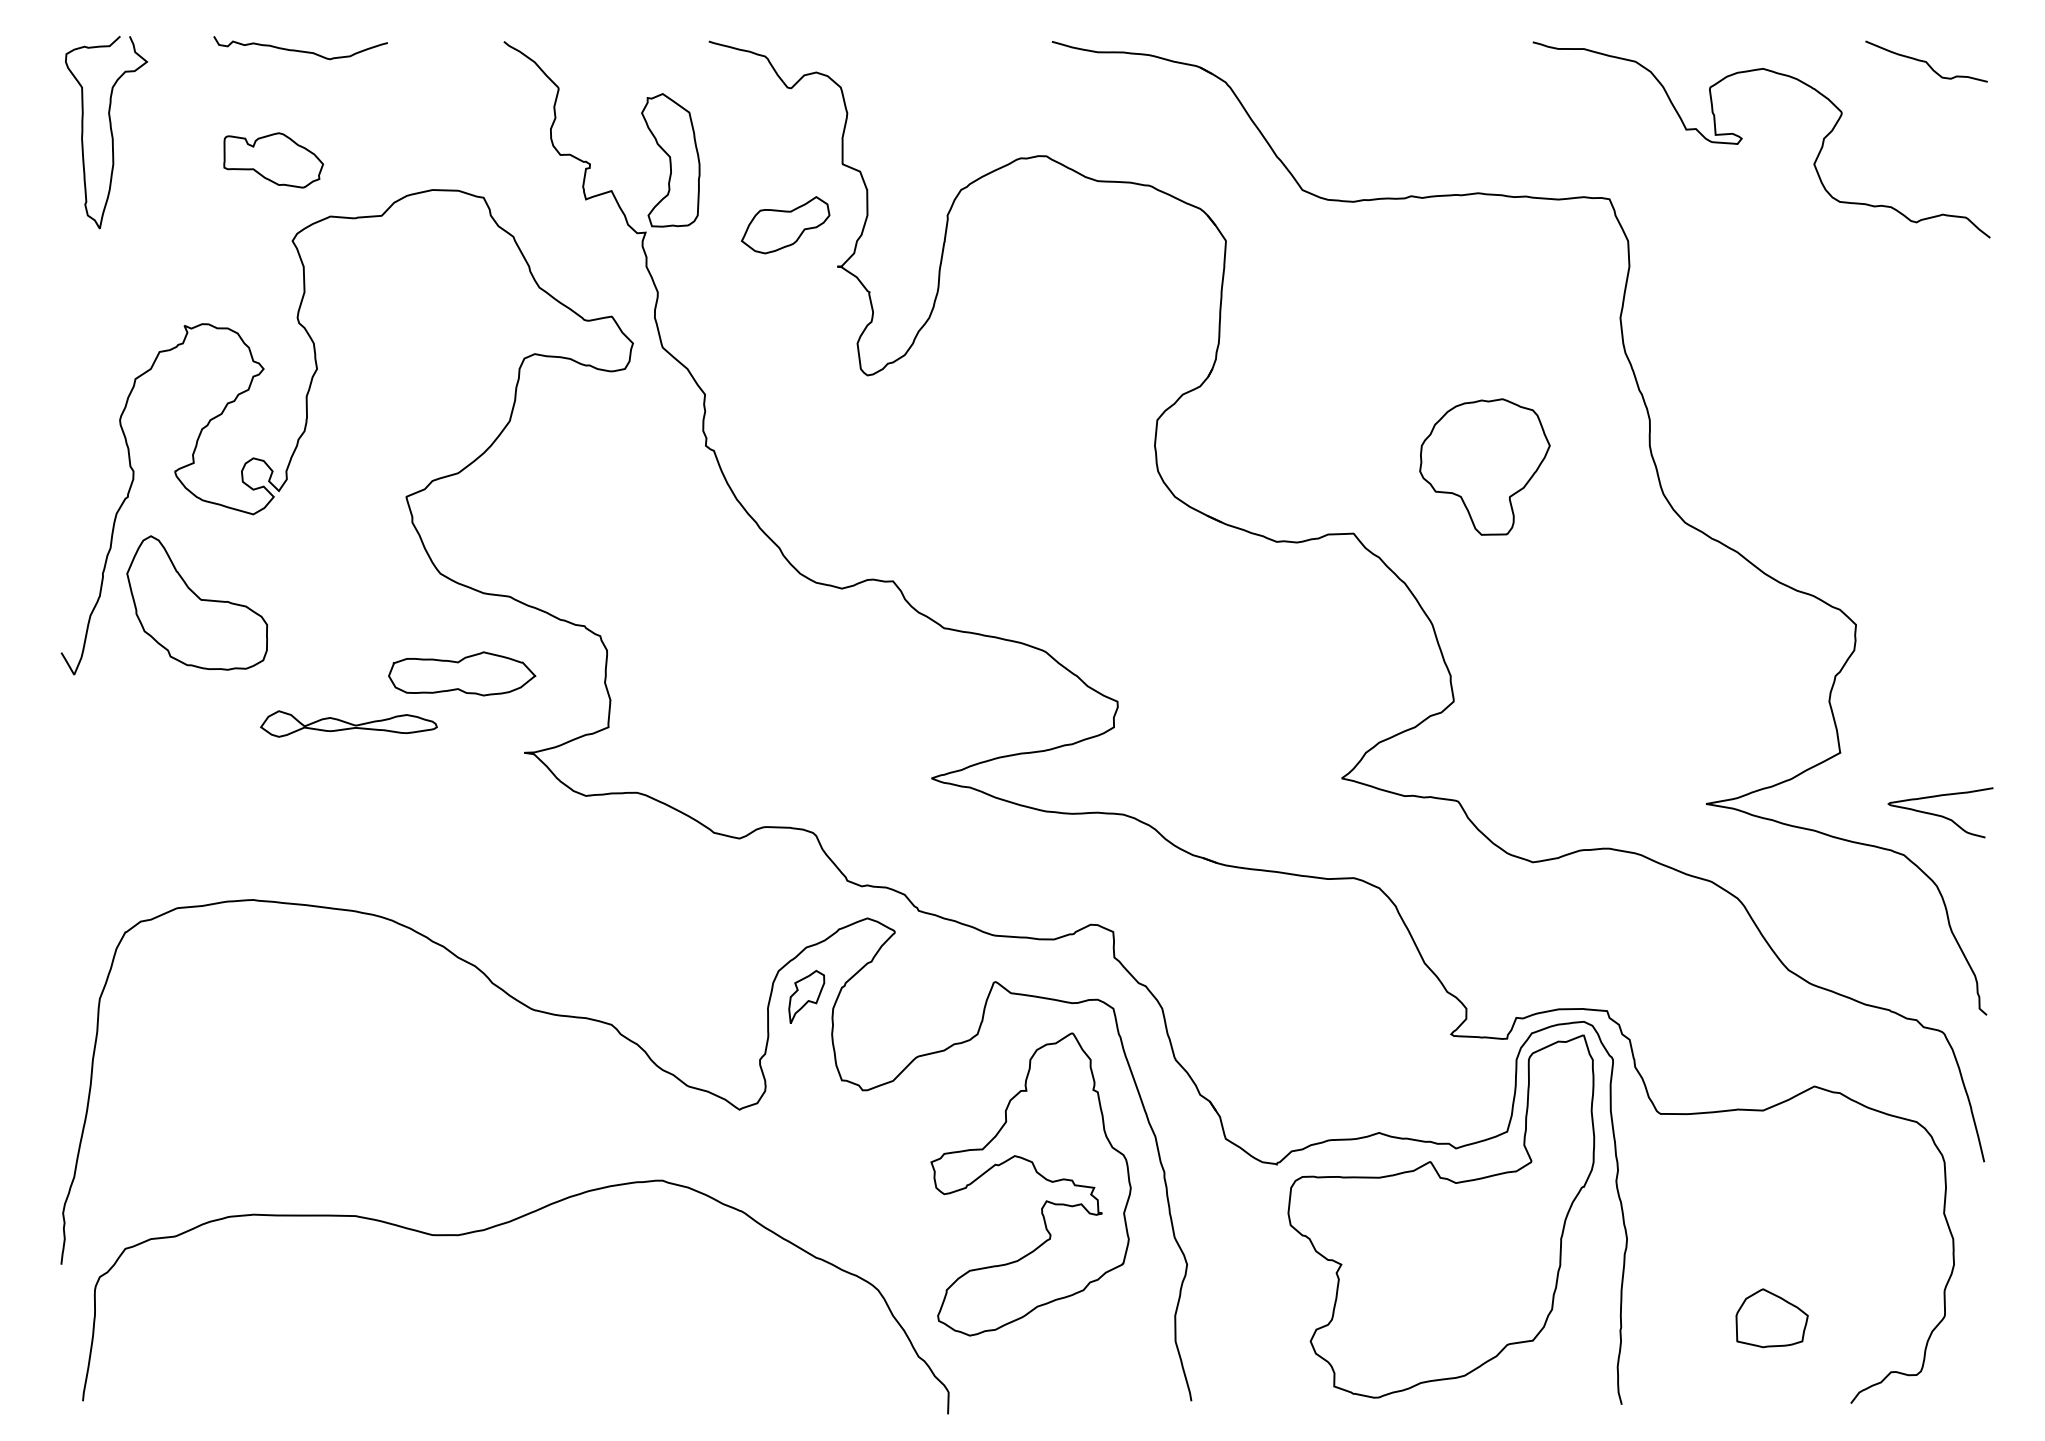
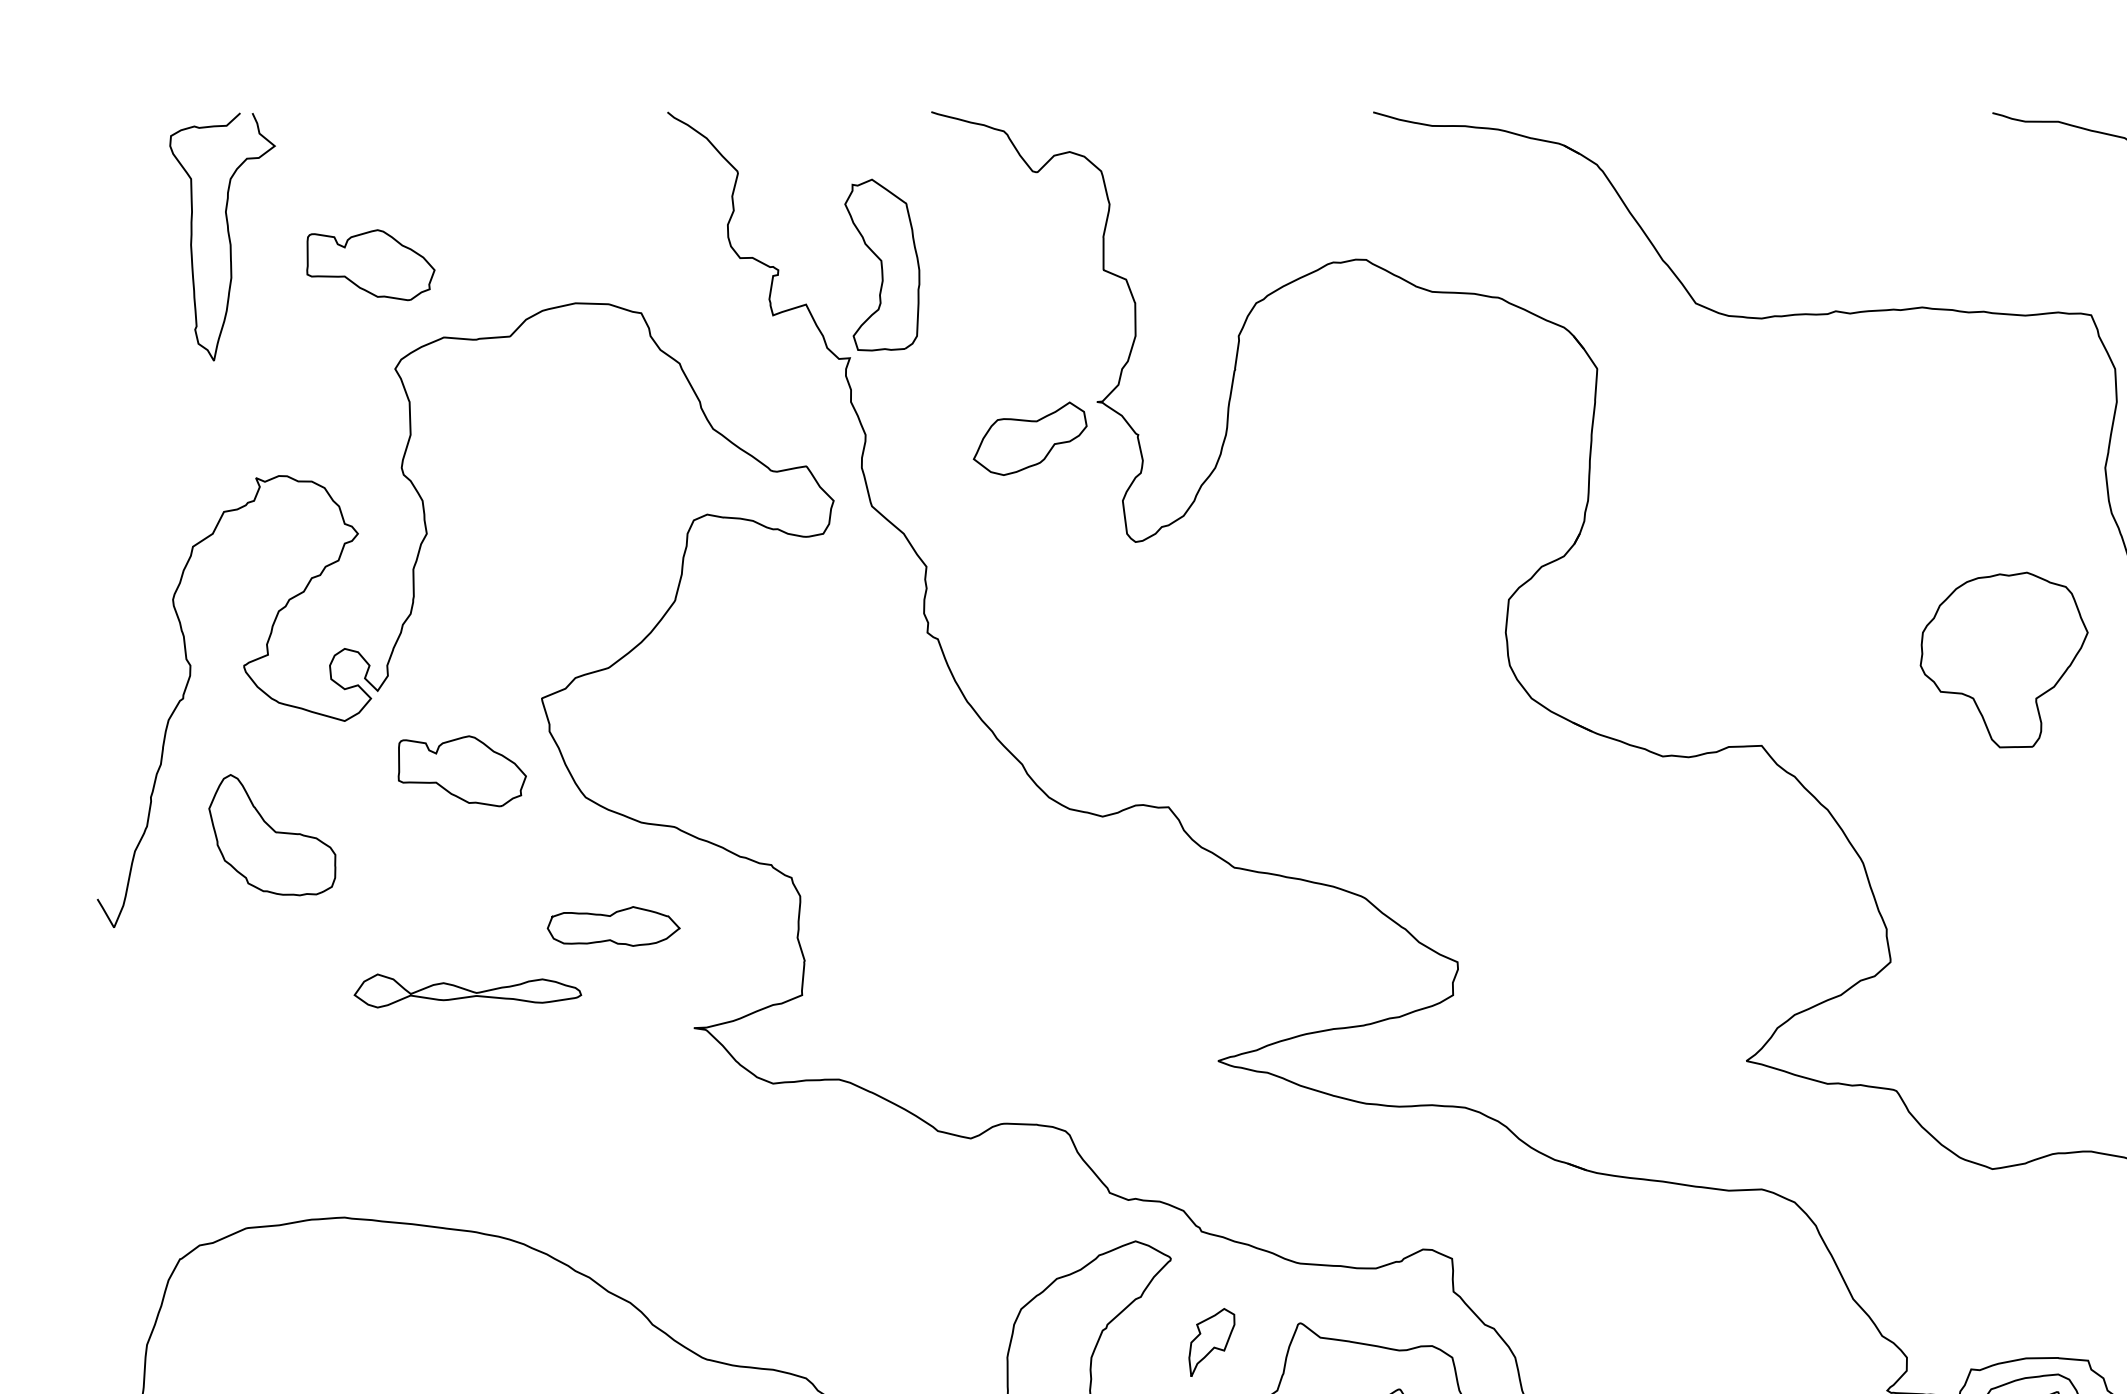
curve: (300, 50) -> (405, 123), removed
curve: (110, 132) -> (227, 236), moved
part: (785, 225) -> (1030, 439), moved
part: (1484, 466) -> (2003, 659), moved
part: (344, 553) -> (462, 771), added
part: (196, 602) -> (271, 834), size x0.7
part: (462, 673) -> (614, 925), size x0.7
part: (806, 996) -> (1211, 1341), moved

